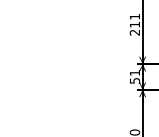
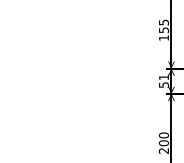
text: (134, 23) -> (163, 29), 211 -> 155

